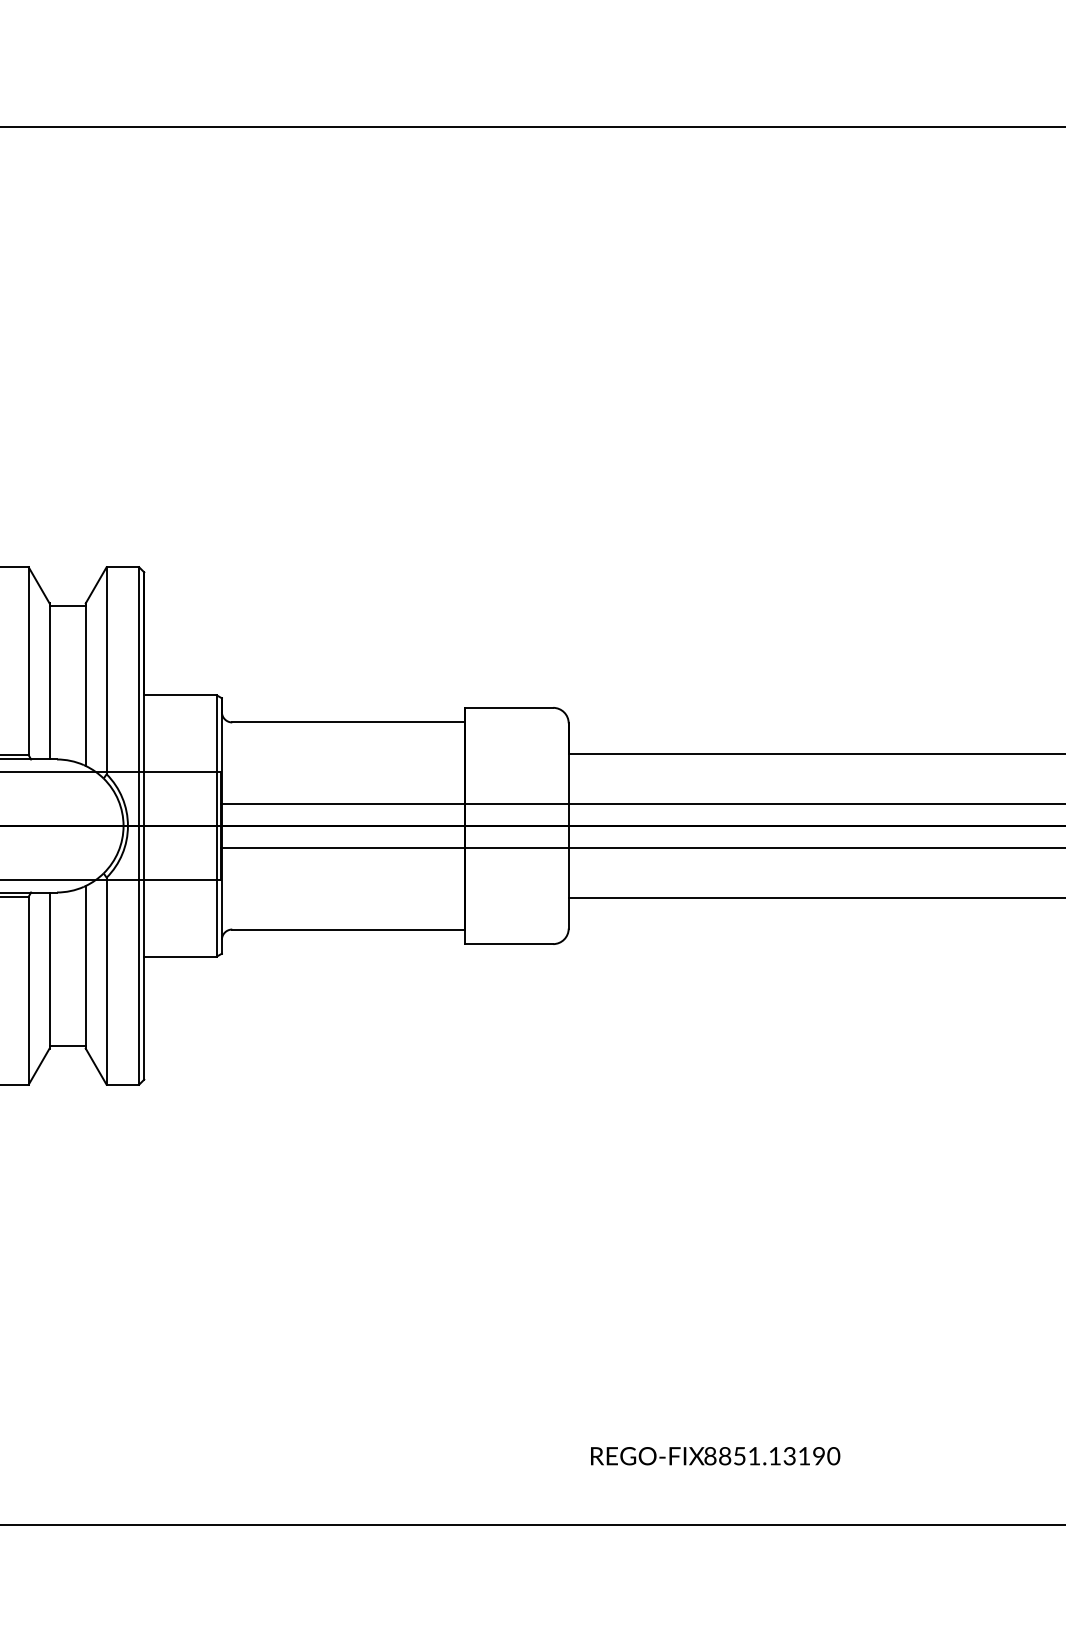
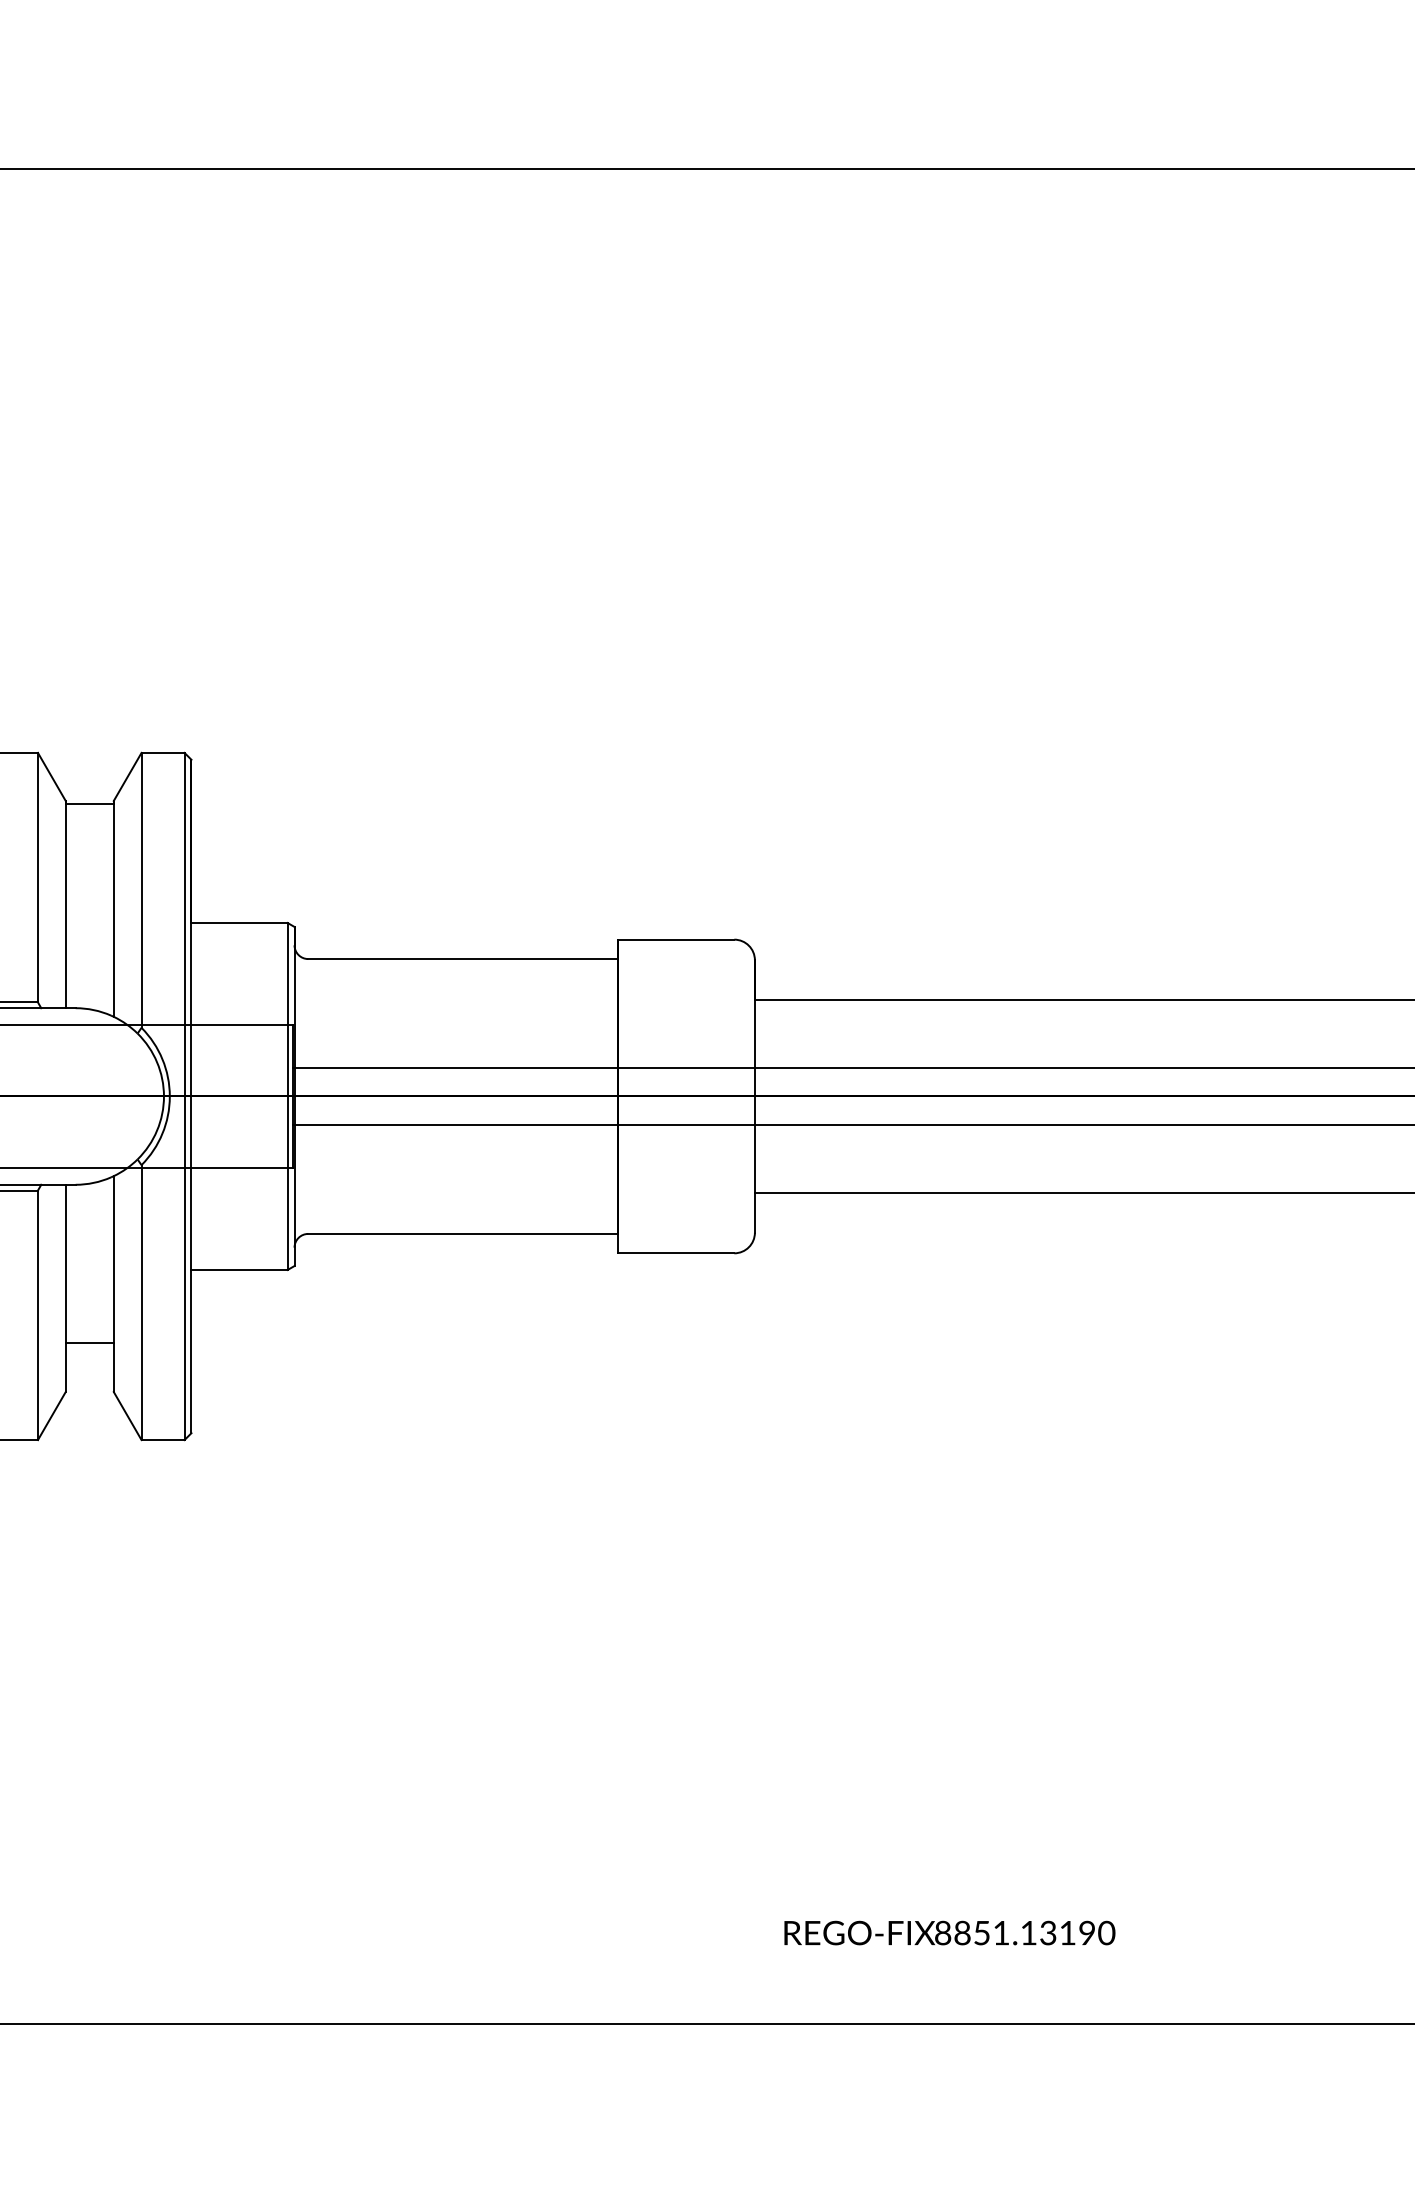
line: (67, 1045) -> (89, 1342), moved

